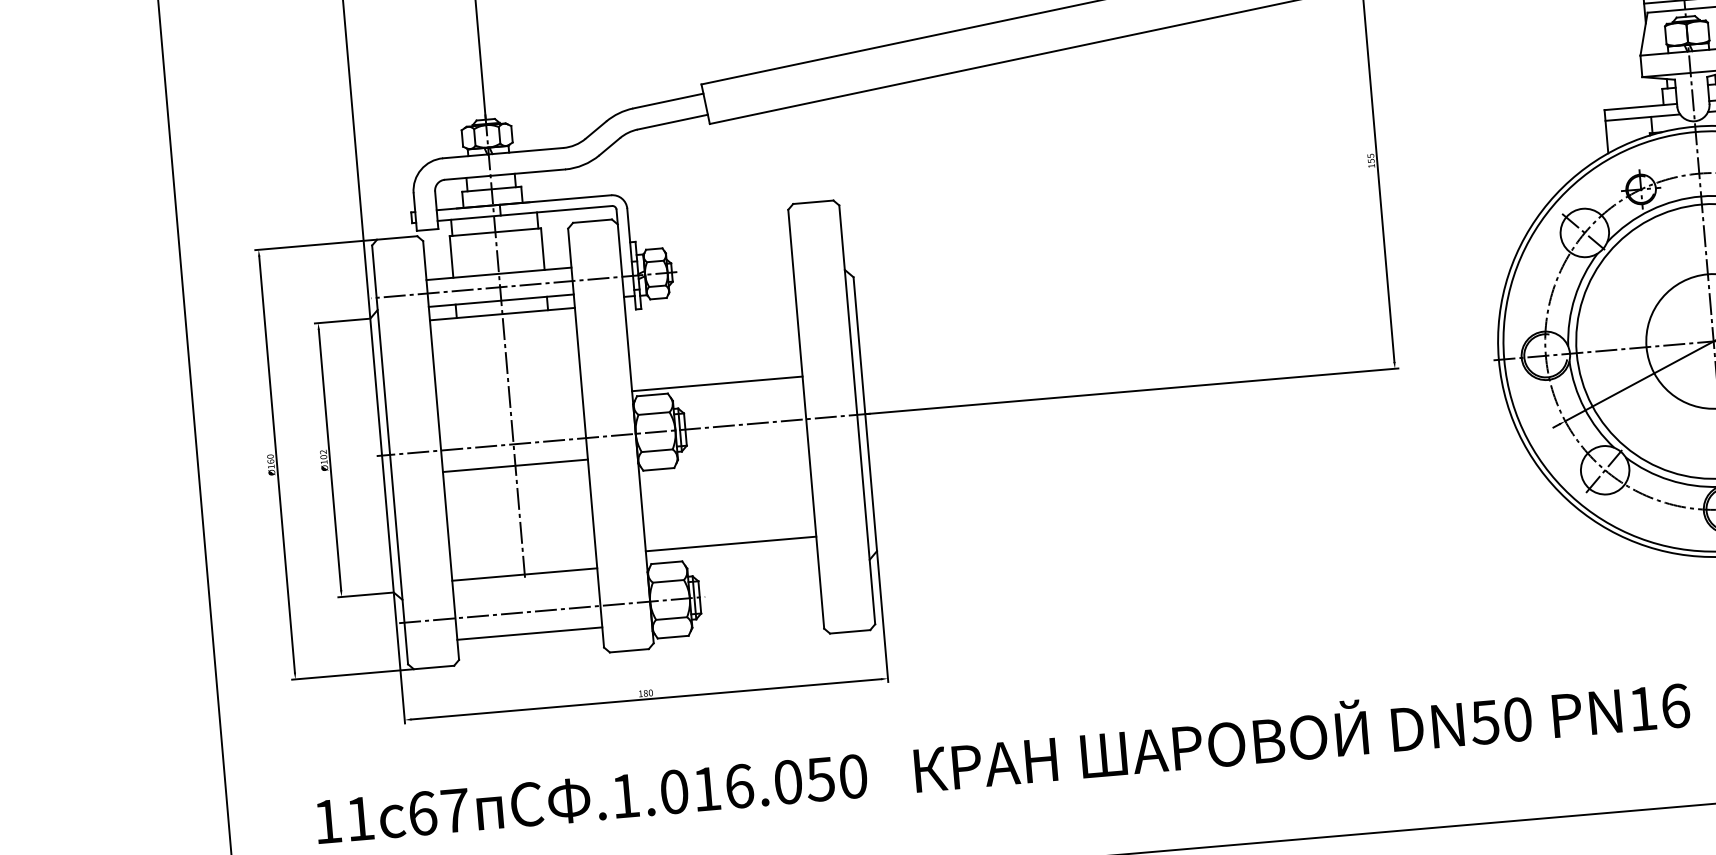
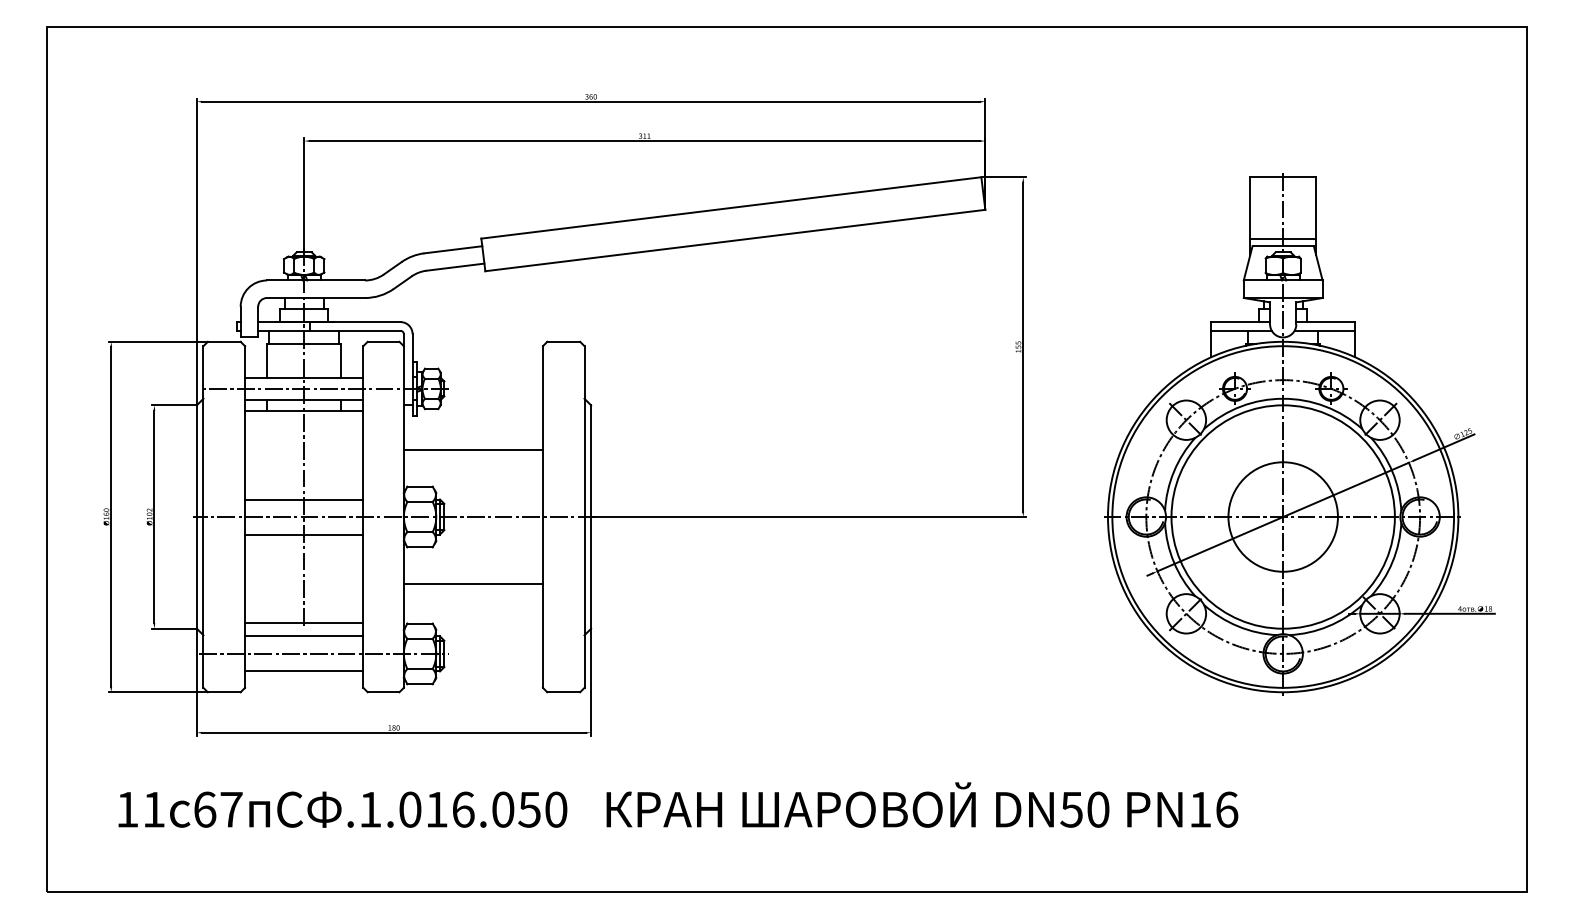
line: (716, 384) -> (472, 450), moved
line: (512, 422) -> (304, 499), added
line: (729, 543) -> (472, 583), moved
line: (526, 590) -> (304, 636), added

